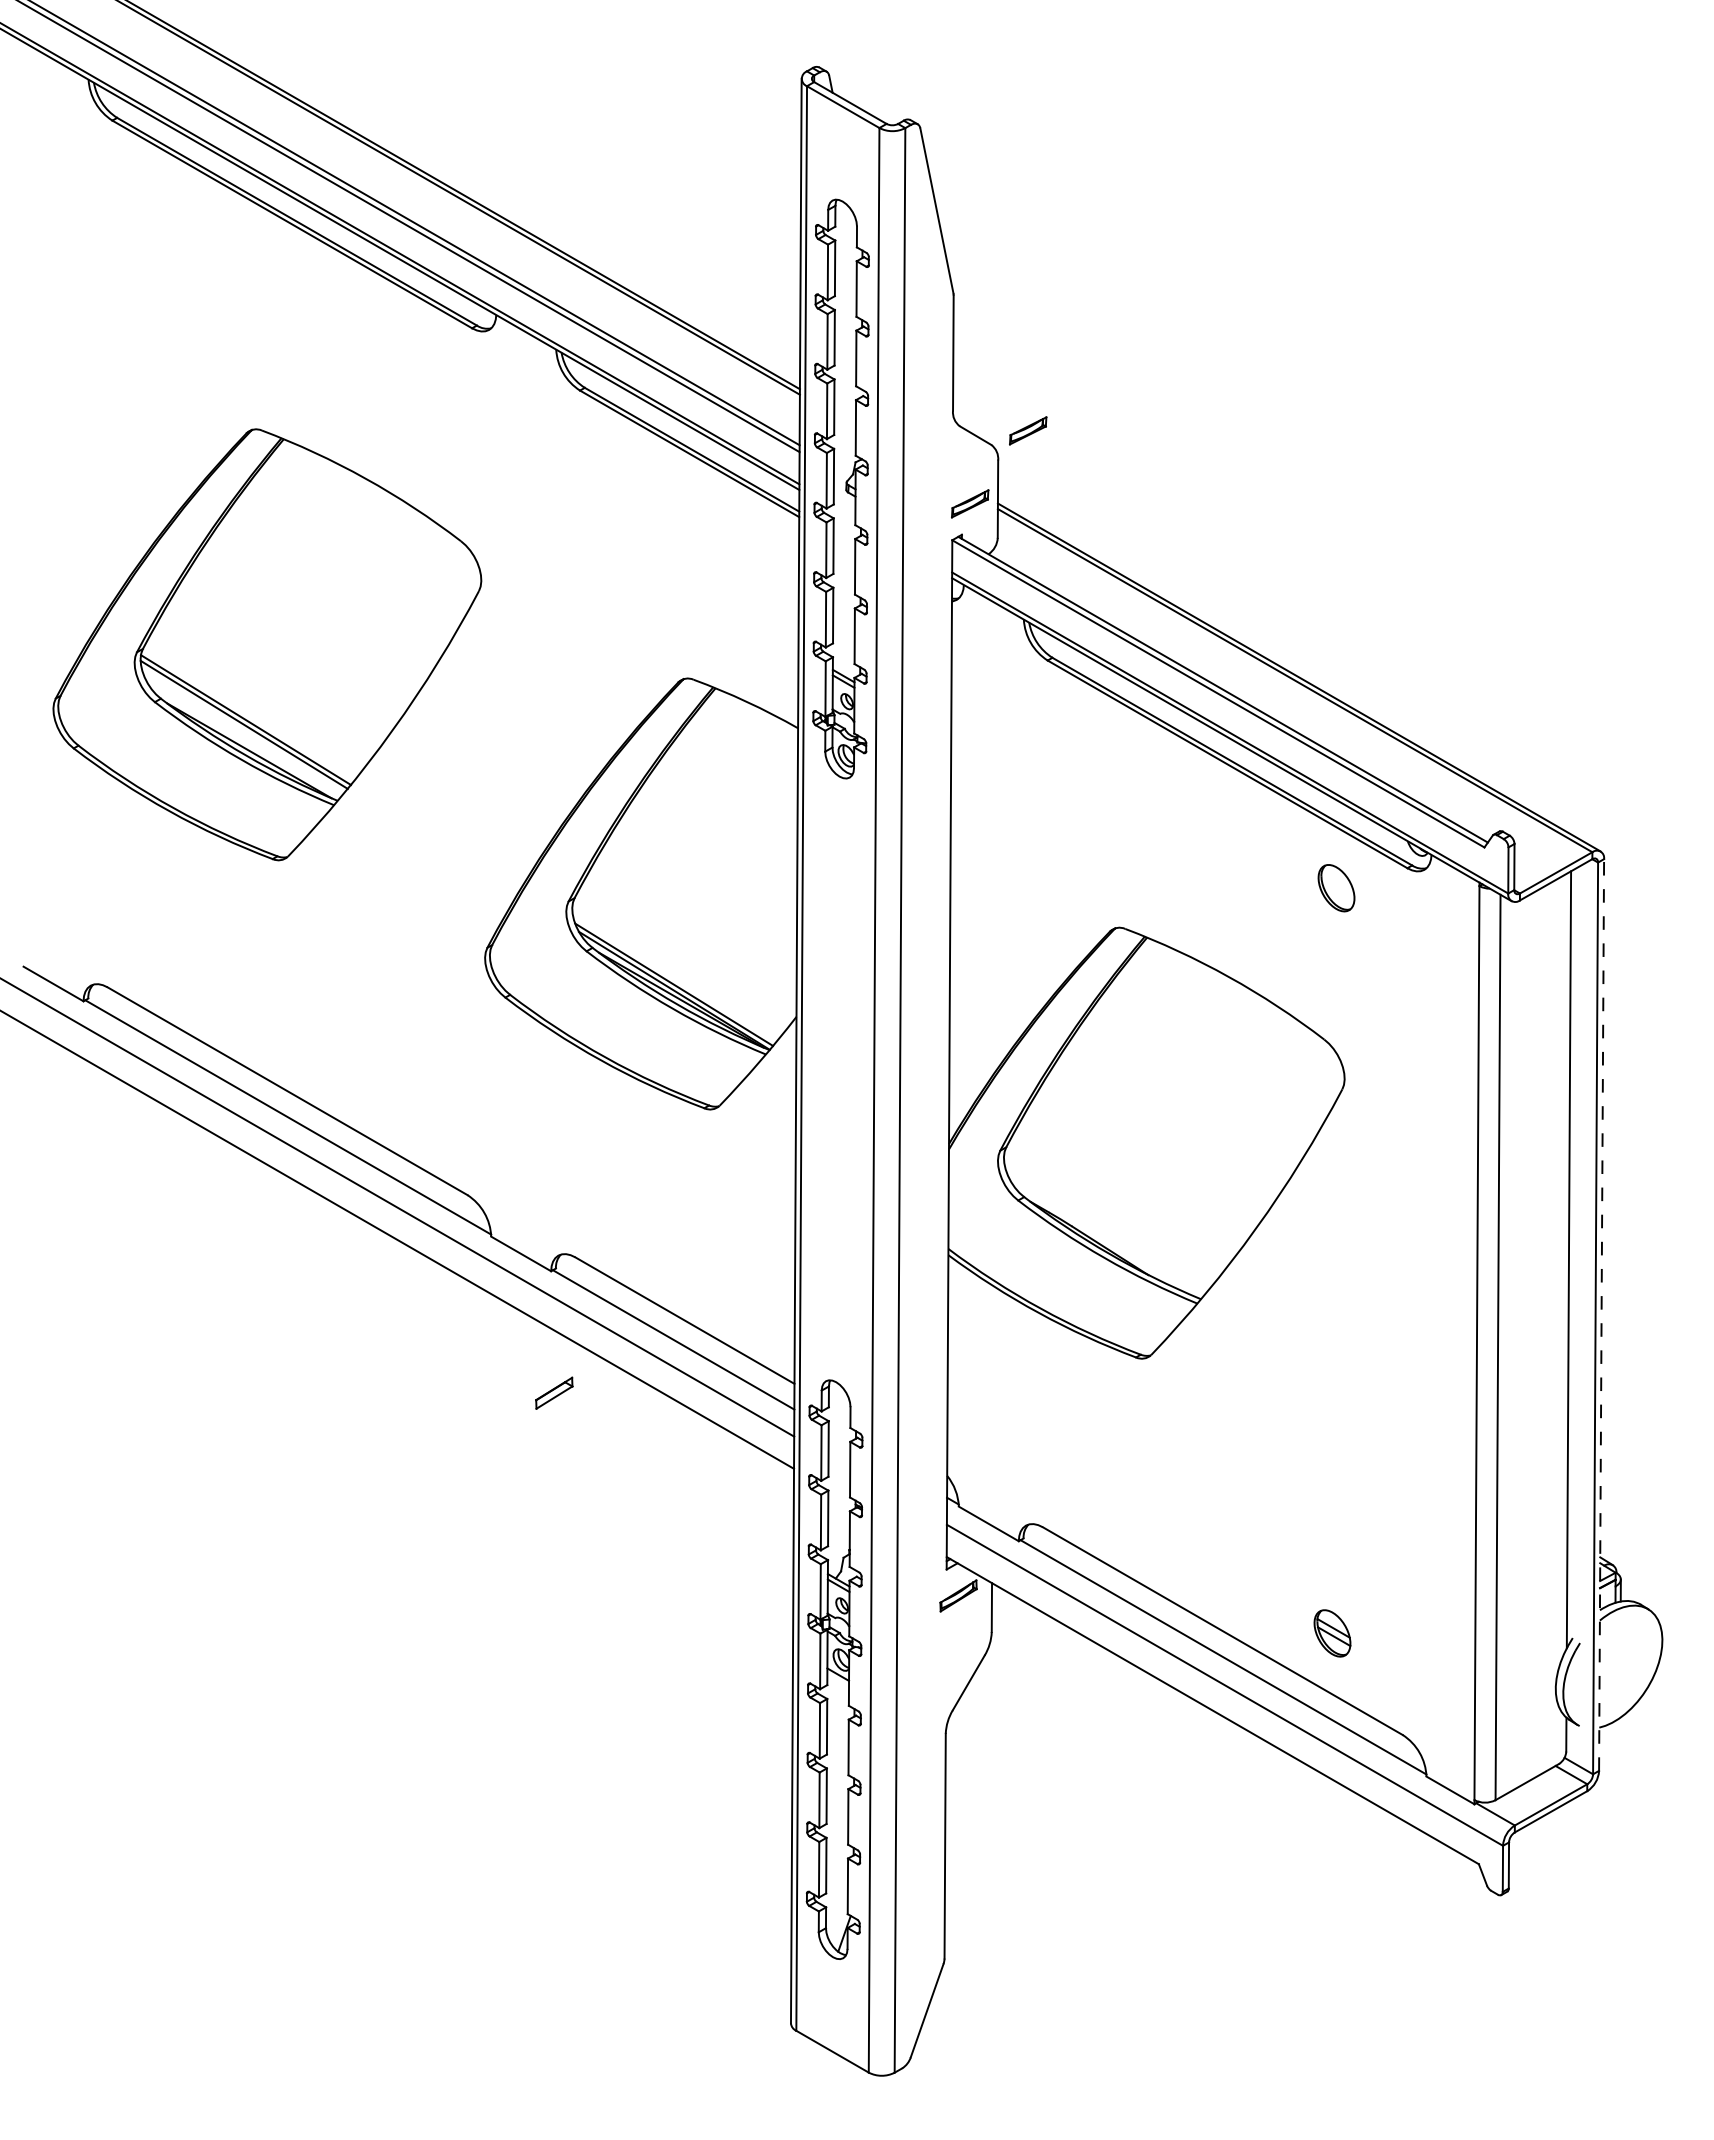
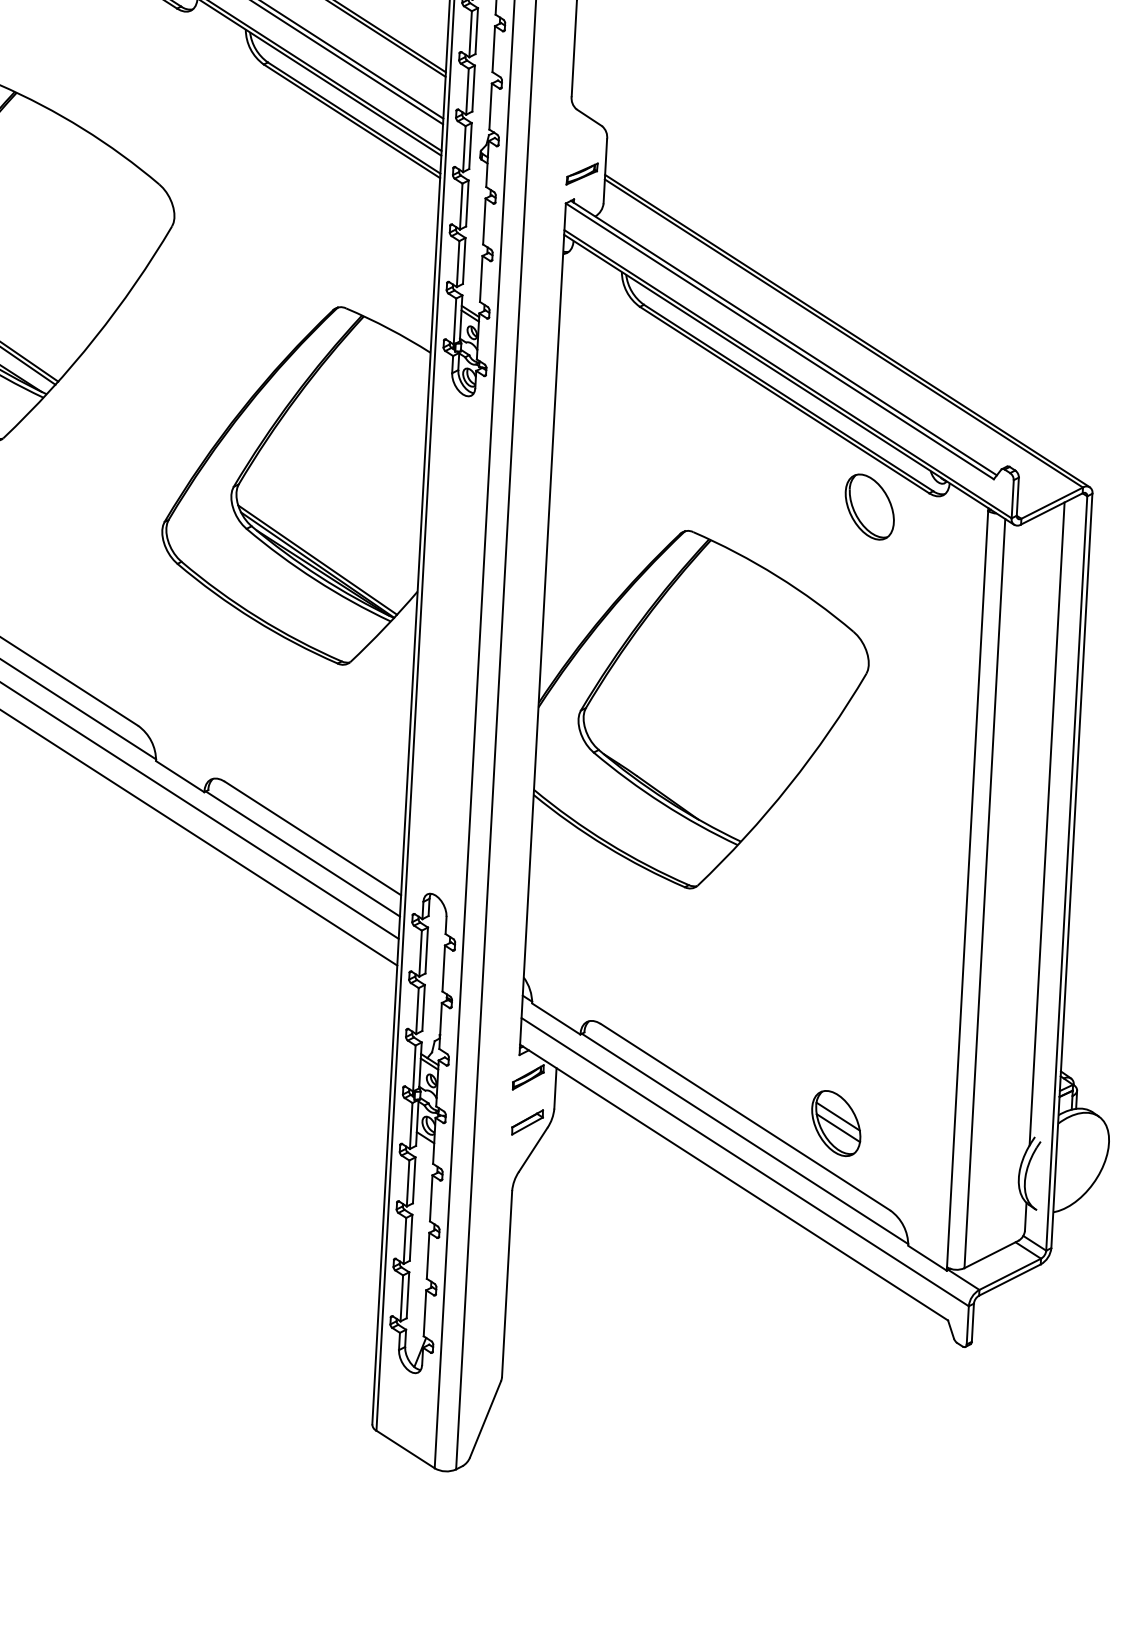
part: (1028, 430) -> (633, 115), removed
part: (1336, 887) -> (869, 506), size x1.67
line: (1601, 1315) -> (1071, 871), dashed -> solid
part: (554, 1392) -> (527, 1121), moved
part: (1332, 1633) -> (836, 1123), size x1.67

